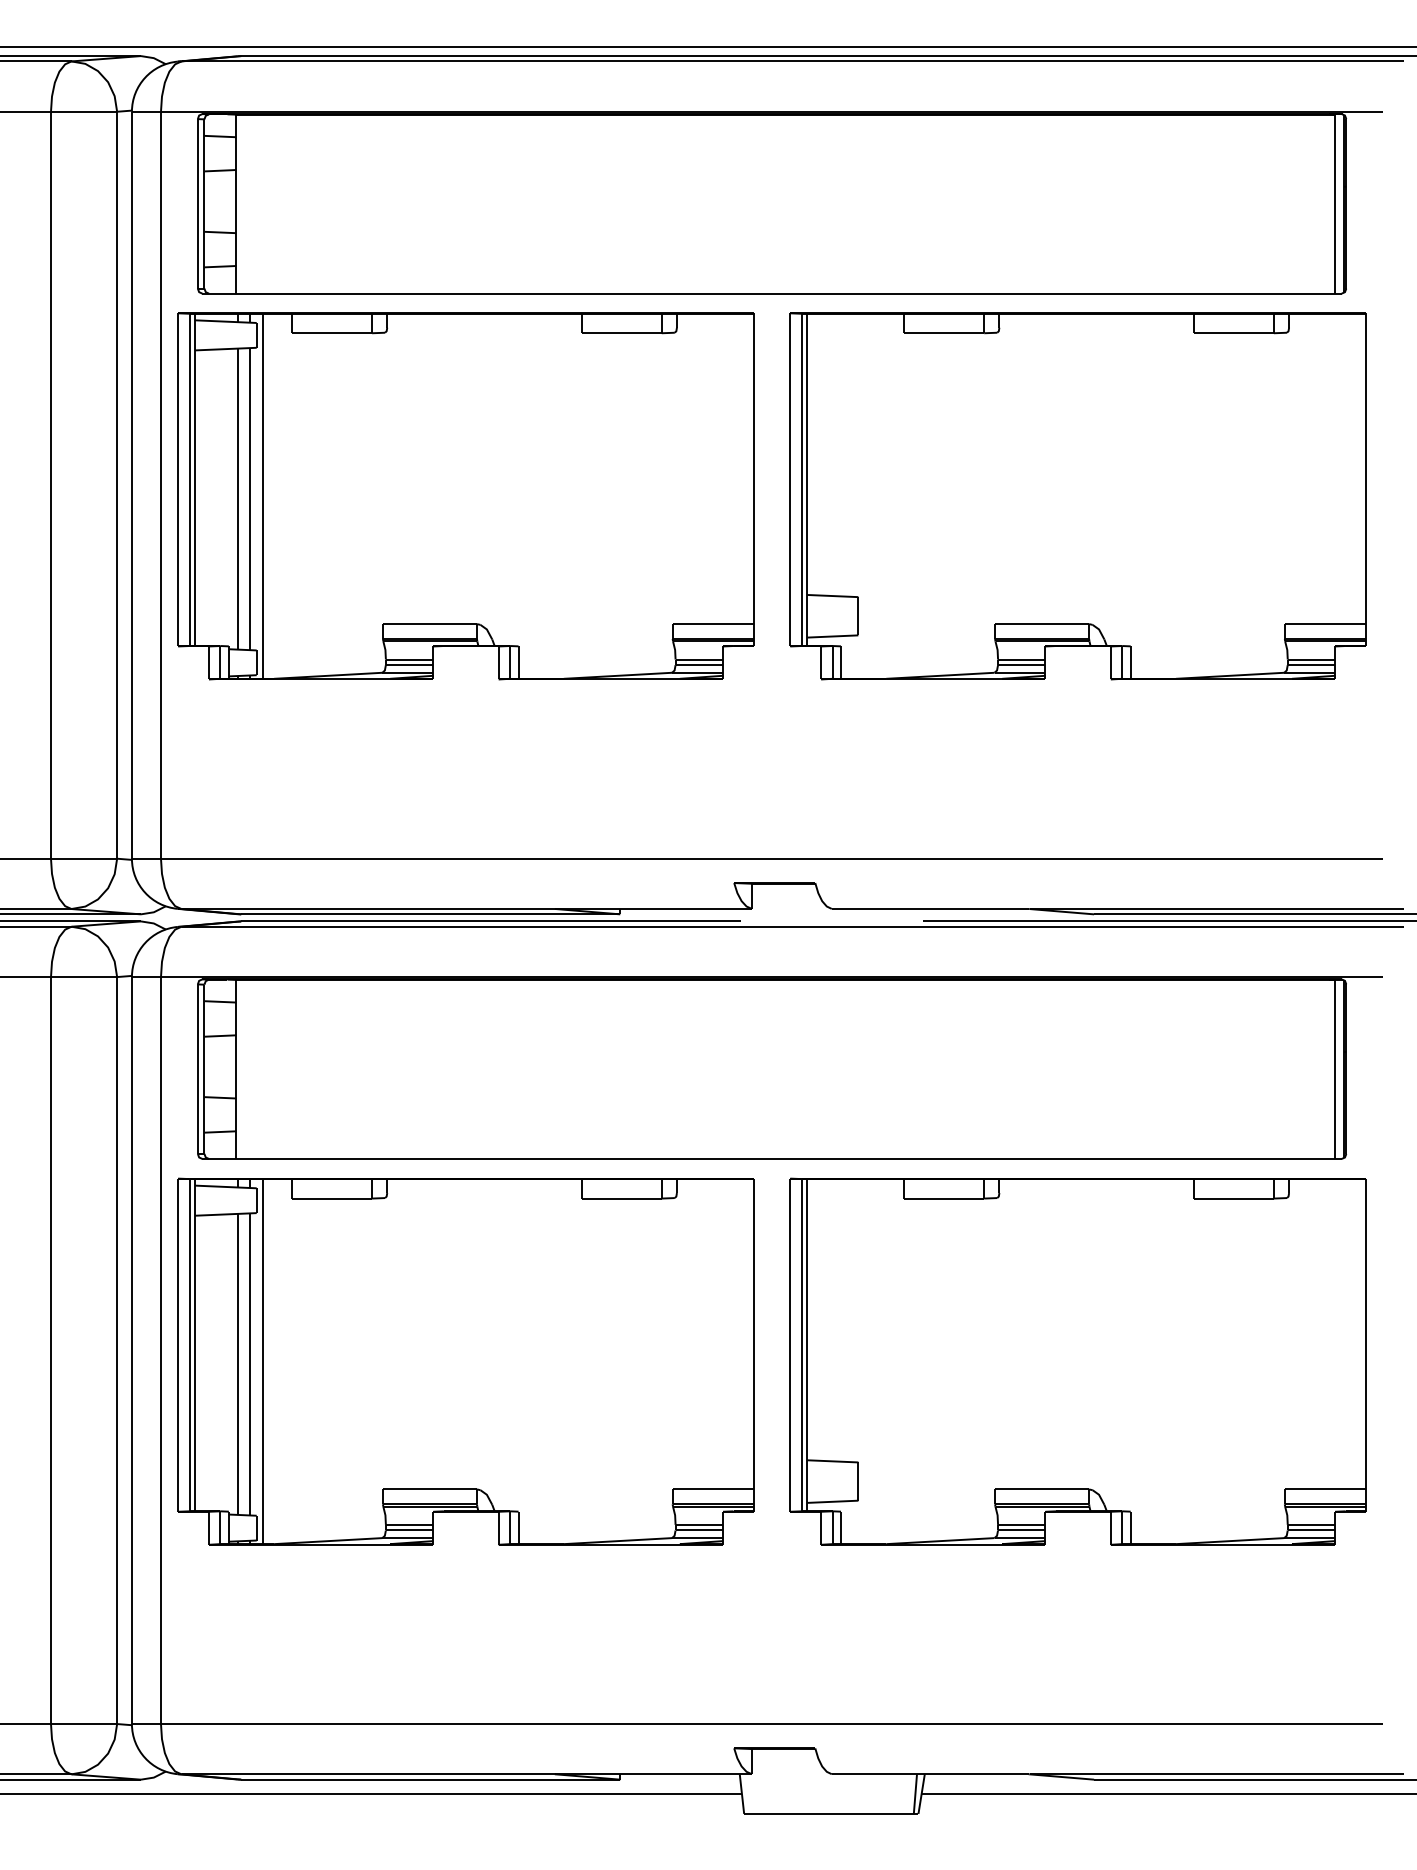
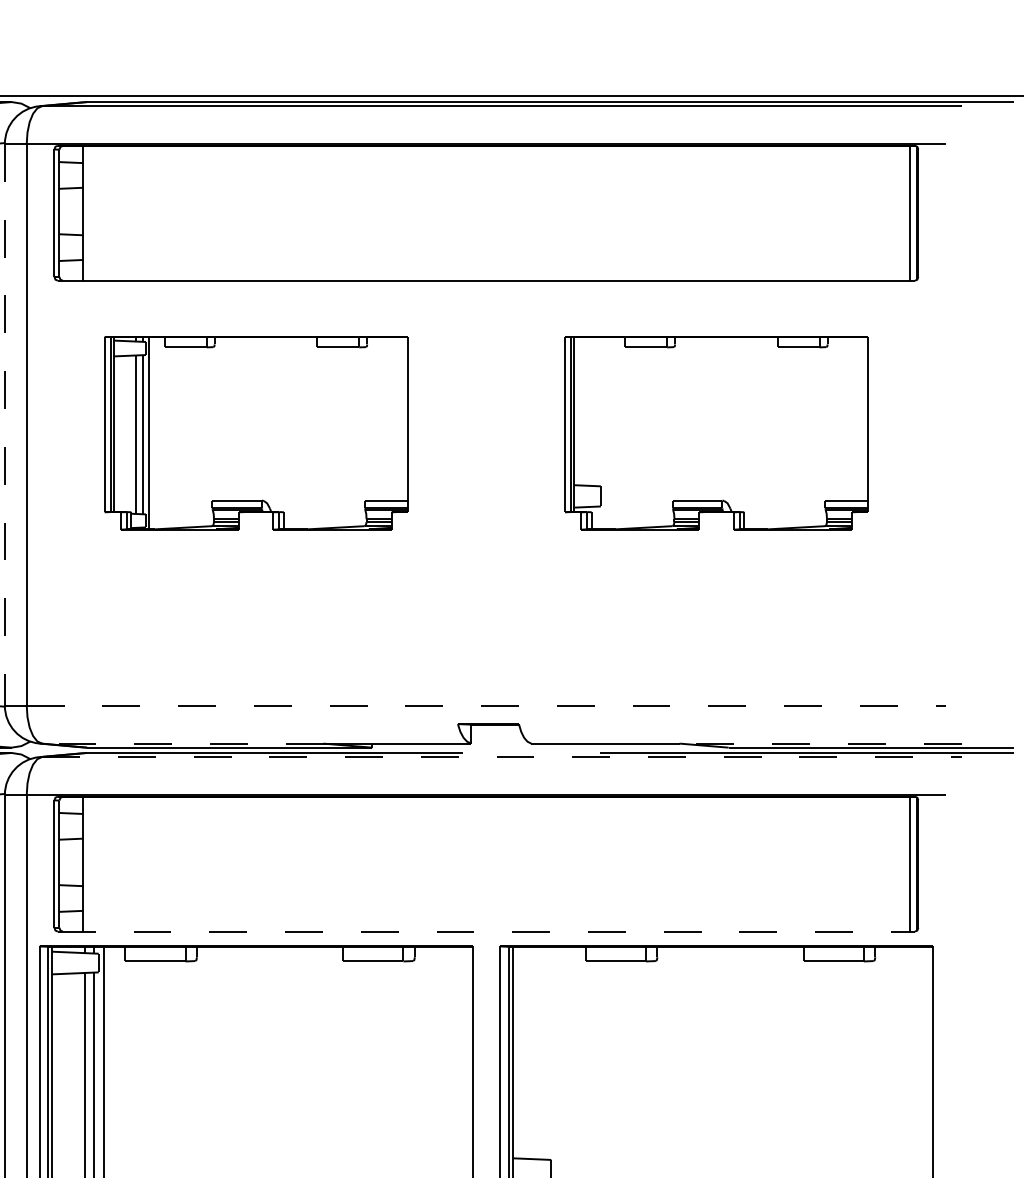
line: (131, 485) -> (4, 425), solid -> dashed
part: (465, 496) -> (255, 433), size x0.7
part: (1077, 496) -> (716, 433), size x0.7
line: (772, 858) -> (486, 705), solid -> dashed
line: (368, 909) -> (182, 744), solid -> dashed
line: (1216, 909) -> (820, 744), solid -> dashed
line: (793, 926) -> (502, 756), solid -> dashed
line: (772, 1158) -> (486, 931), solid -> dashed

